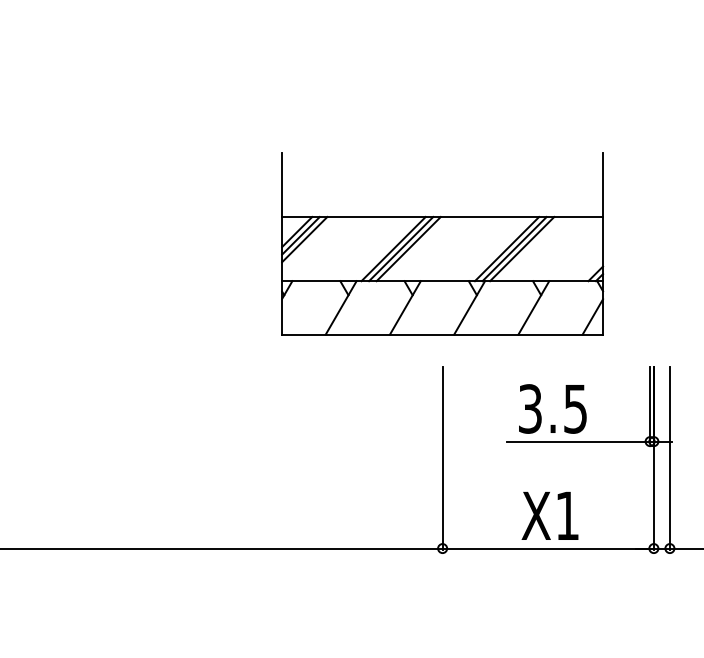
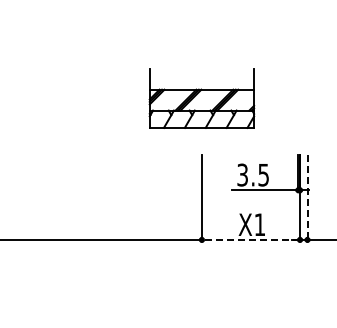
part: (441, 244) -> (201, 98), size x0.7
line: (669, 459) -> (307, 198), solid -> dashed
line: (547, 547) -> (250, 239), solid -> dashed

